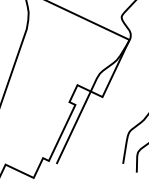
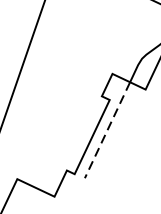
line: (73, 128) -> (107, 131), solid -> dashed

